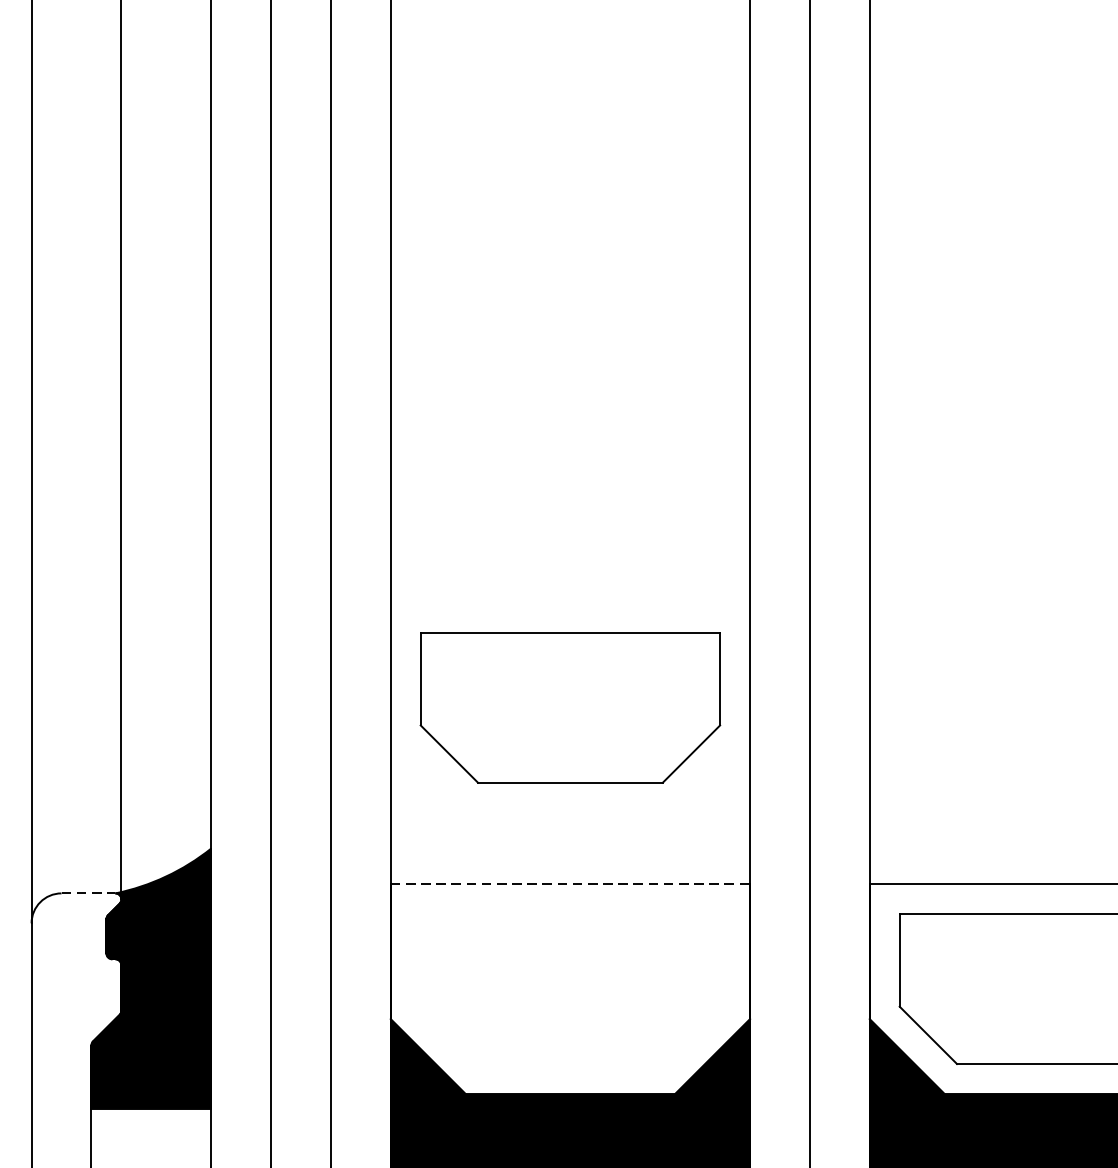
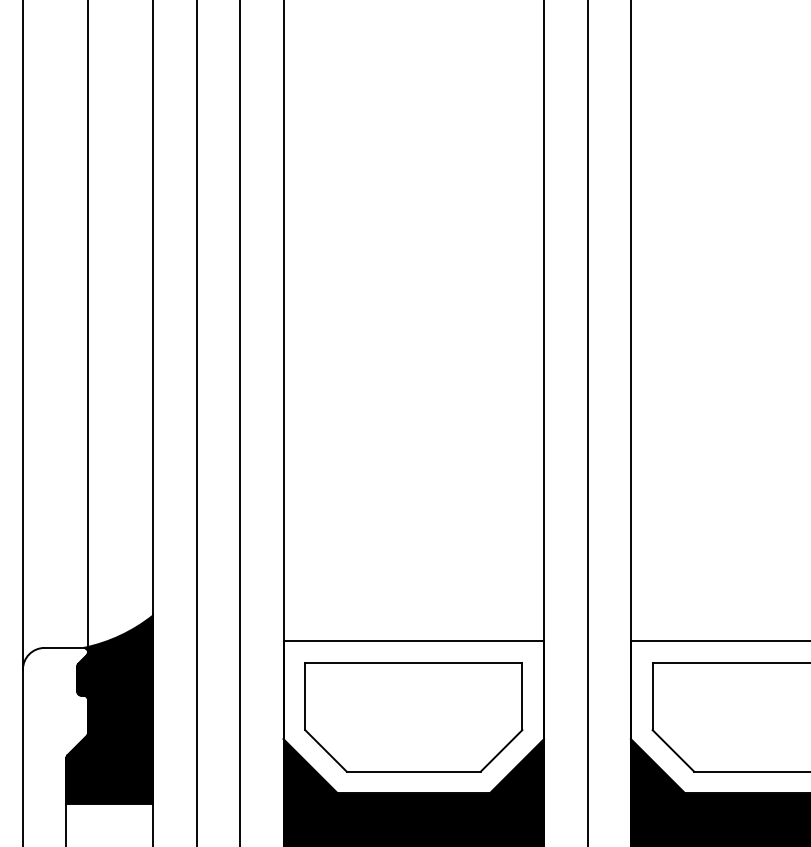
part: (570, 708) -> (413, 717), moved
line: (571, 884) -> (414, 641), dashed -> solid
line: (88, 892) -> (64, 647), dashed -> solid

